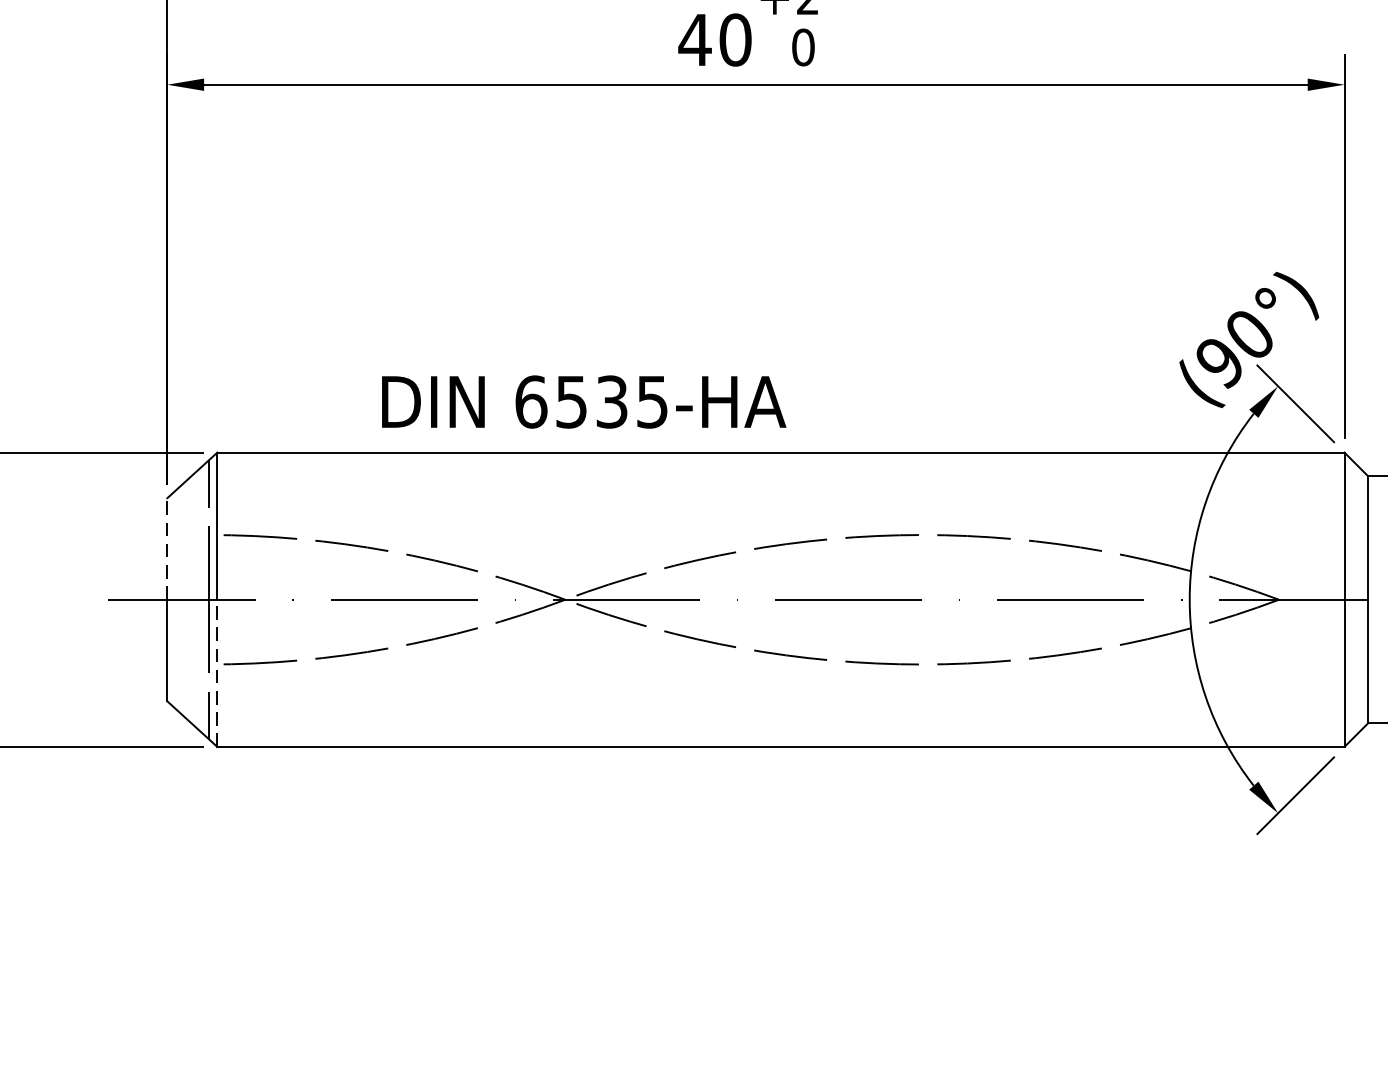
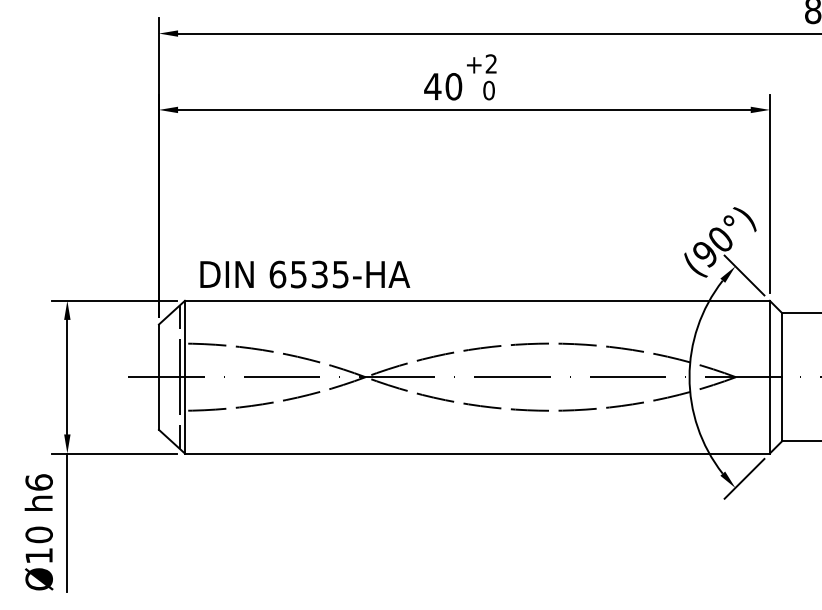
text: (584, 401) -> (305, 274), moved
line: (166, 548) -> (158, 350), dashed -> solid
line: (216, 671) -> (184, 414), dashed -> solid

